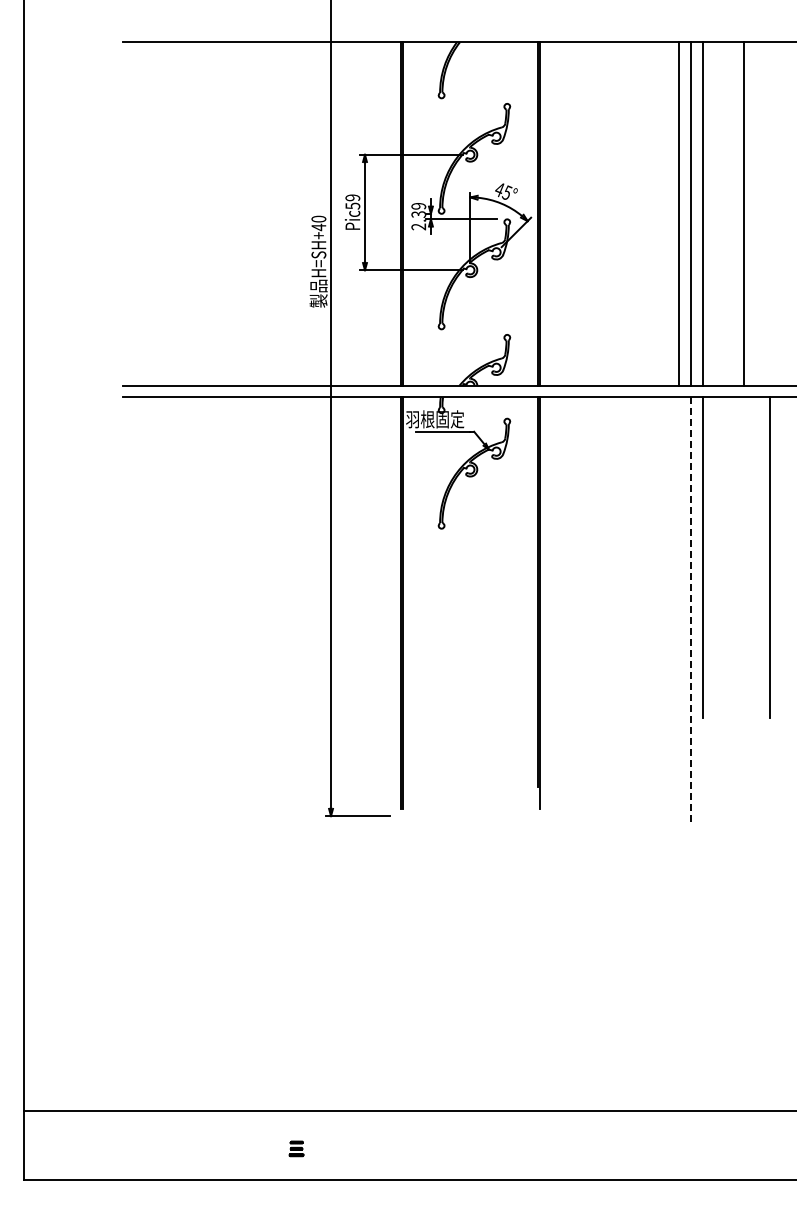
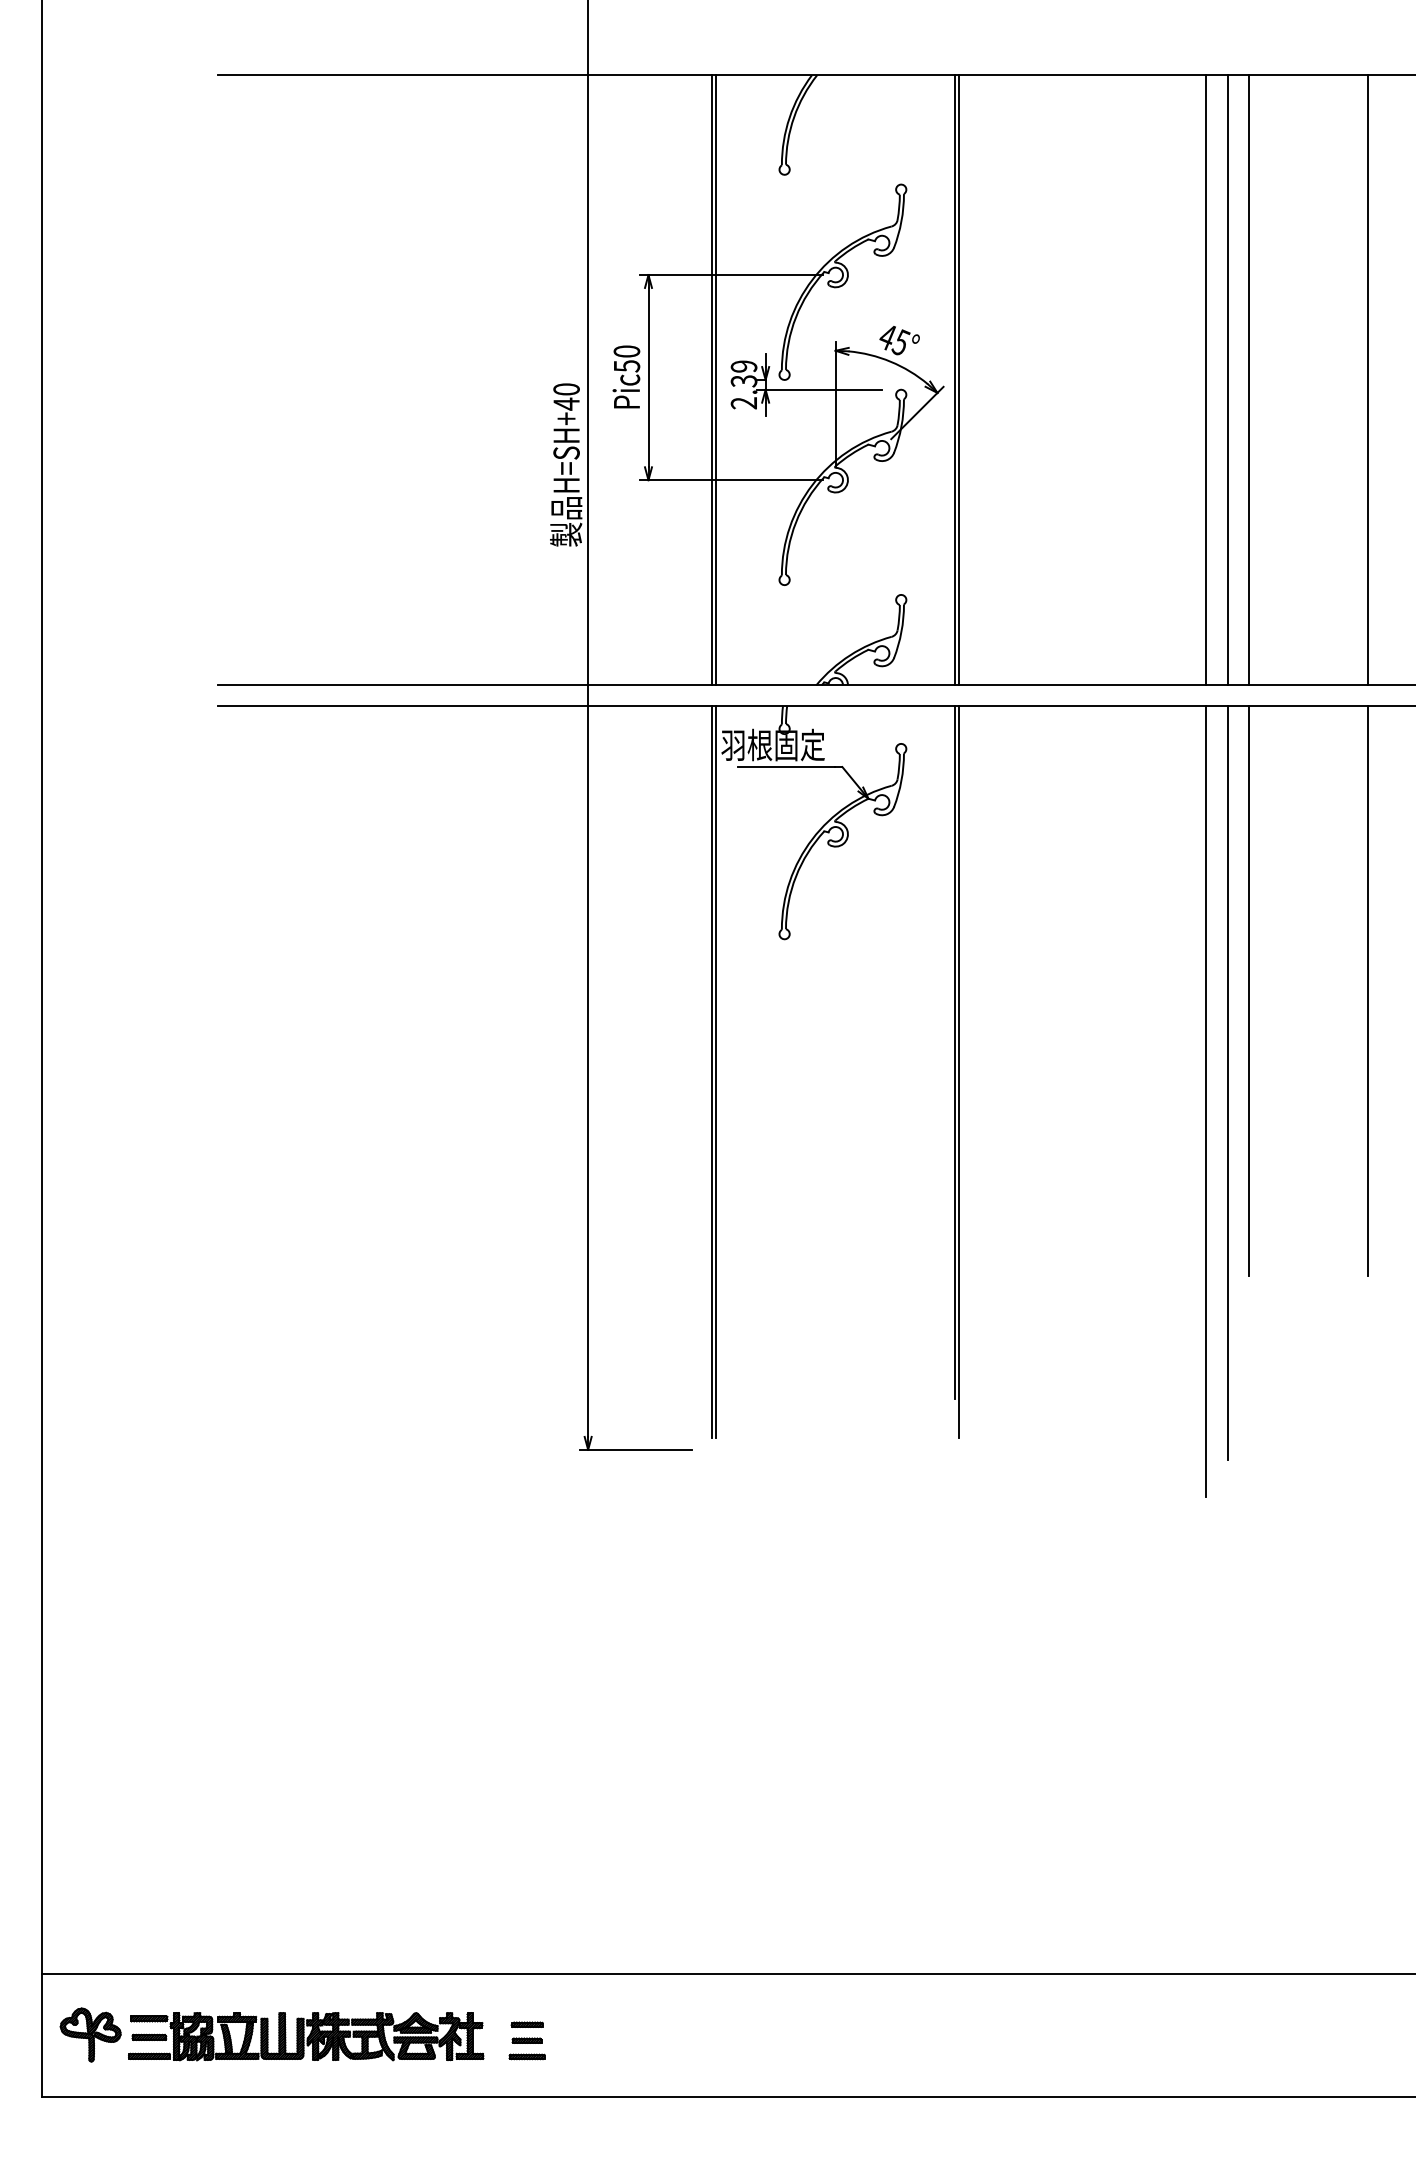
text: (352, 197) -> (626, 350), Pic59 -> Pic50
line: (743, 213) -> (1367, 379), moved
line: (691, 609) -> (1228, 1082), dashed -> solid
line: (678, 619) -> (1205, 1100), added
part: (153, 1145) -> (272, 2034), added
part: (296, 1148) -> (526, 2040), size x1.43

